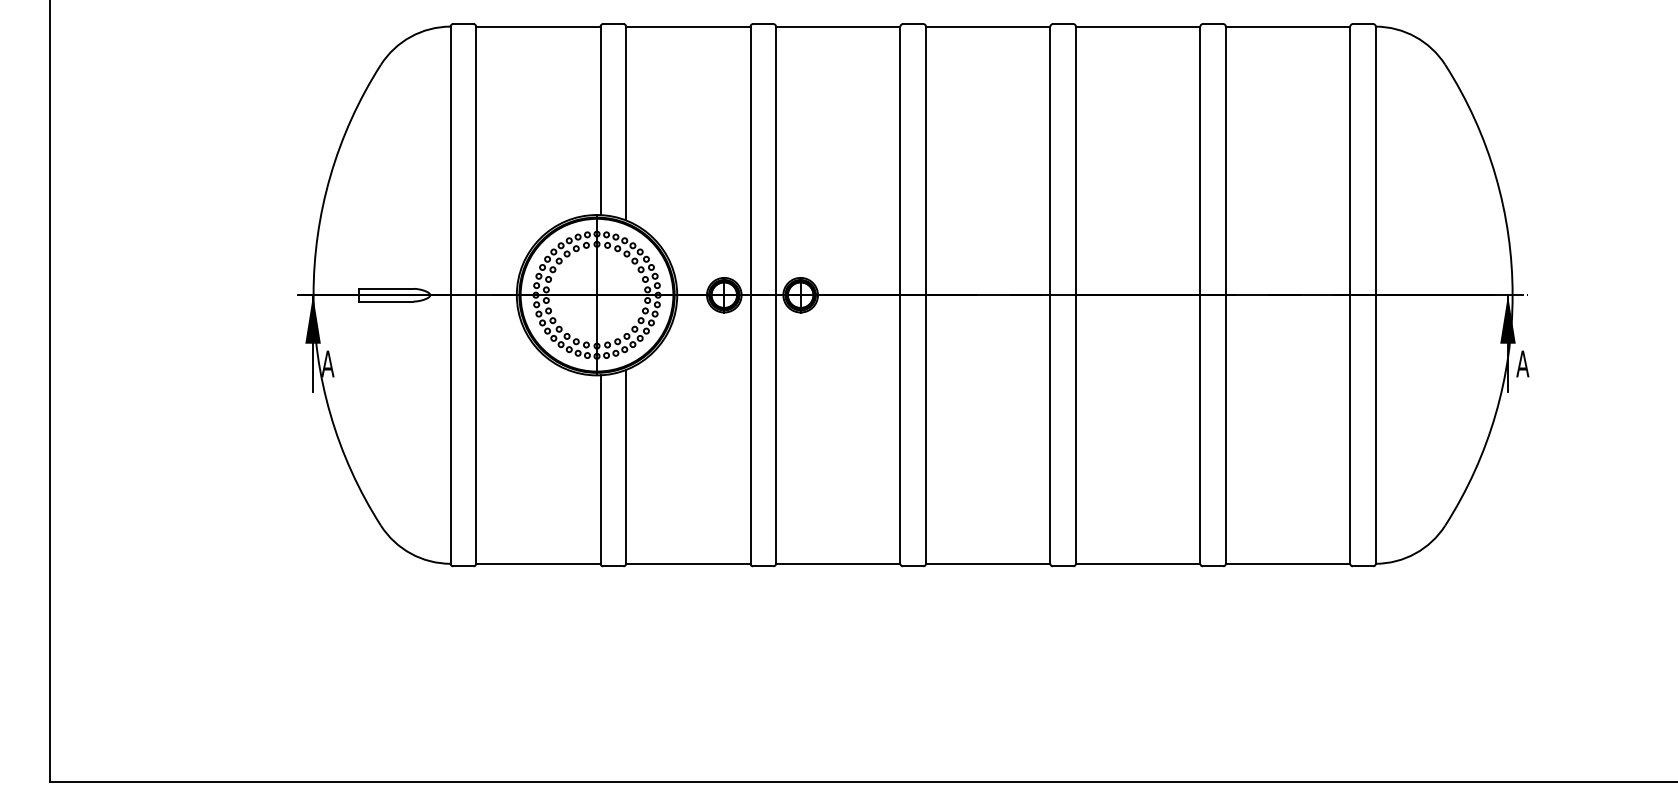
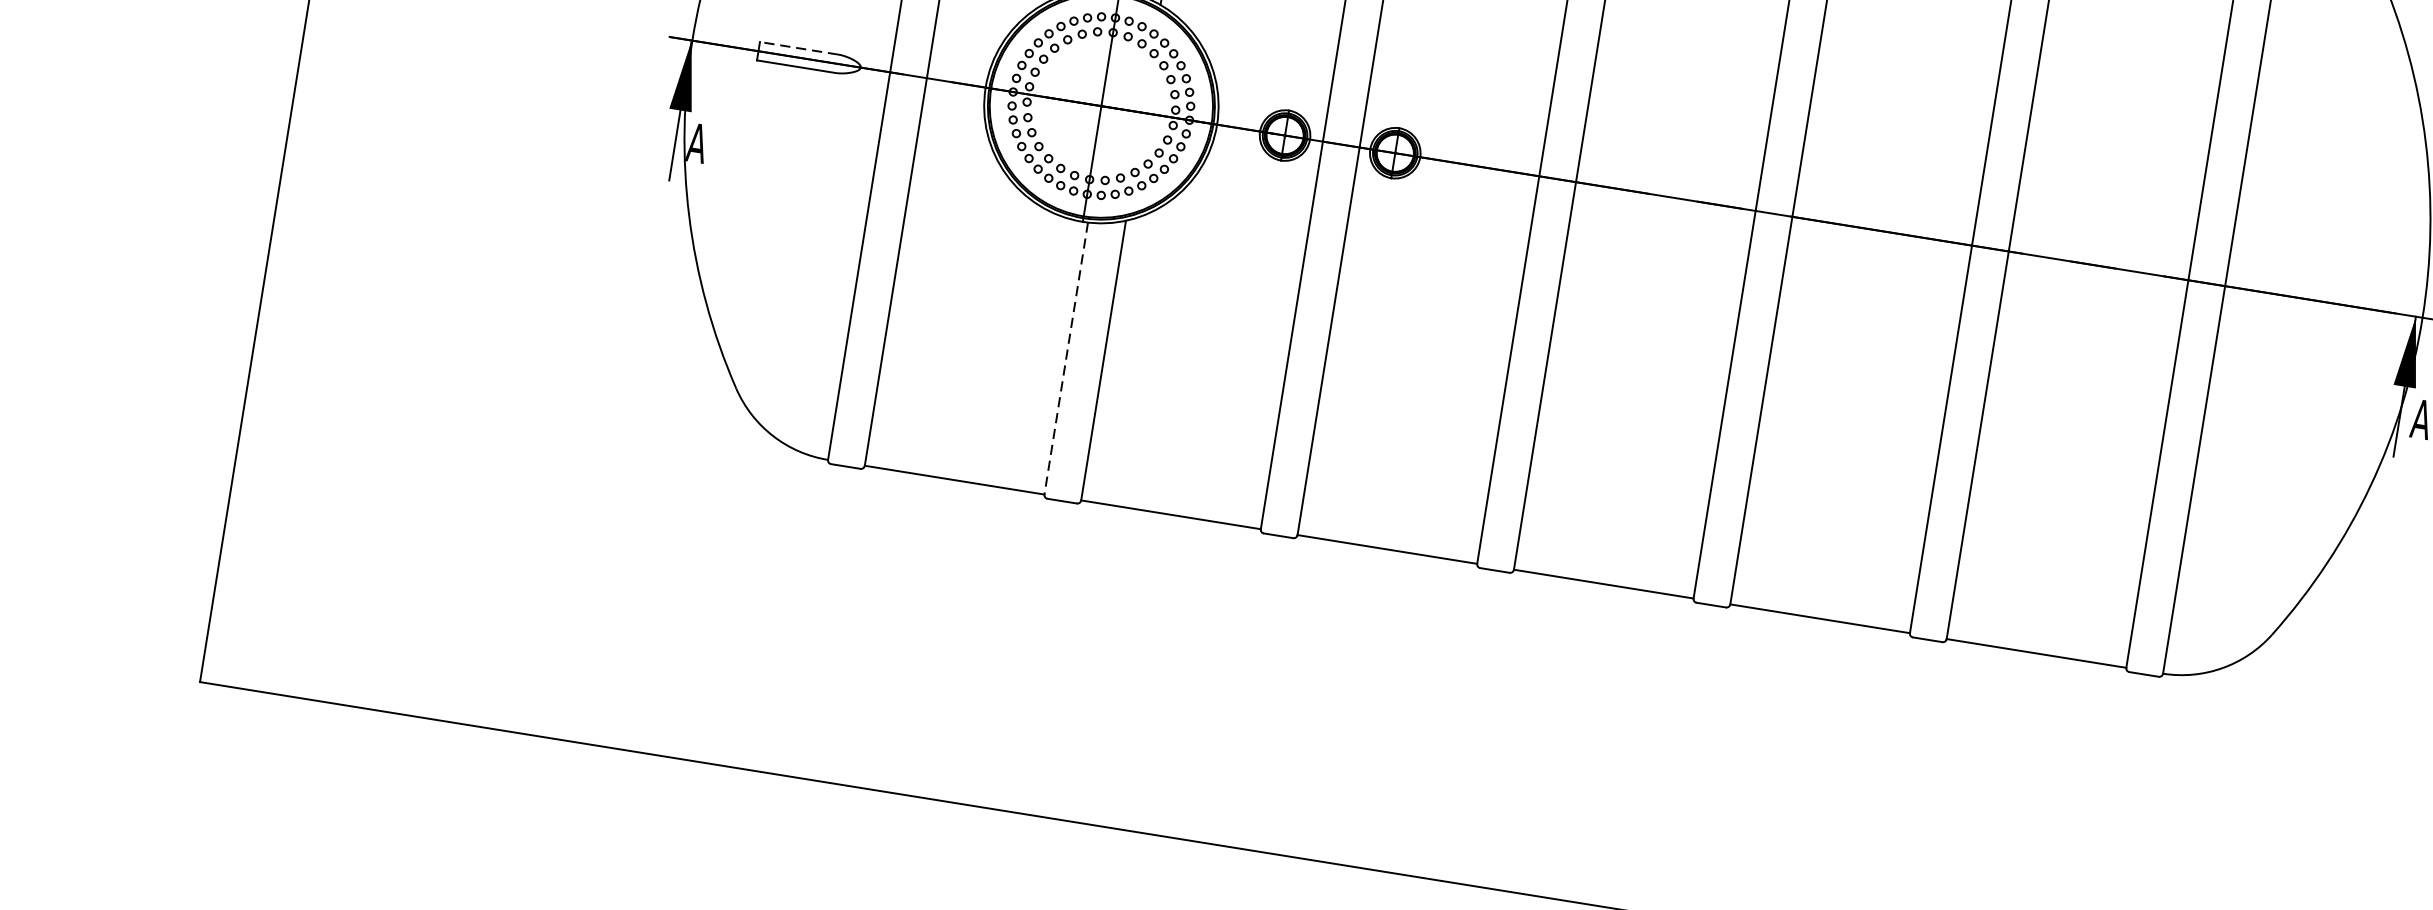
line: (385, 288) -> (797, 47), solid -> dashed
line: (600, 470) -> (1065, 359), solid -> dashed

